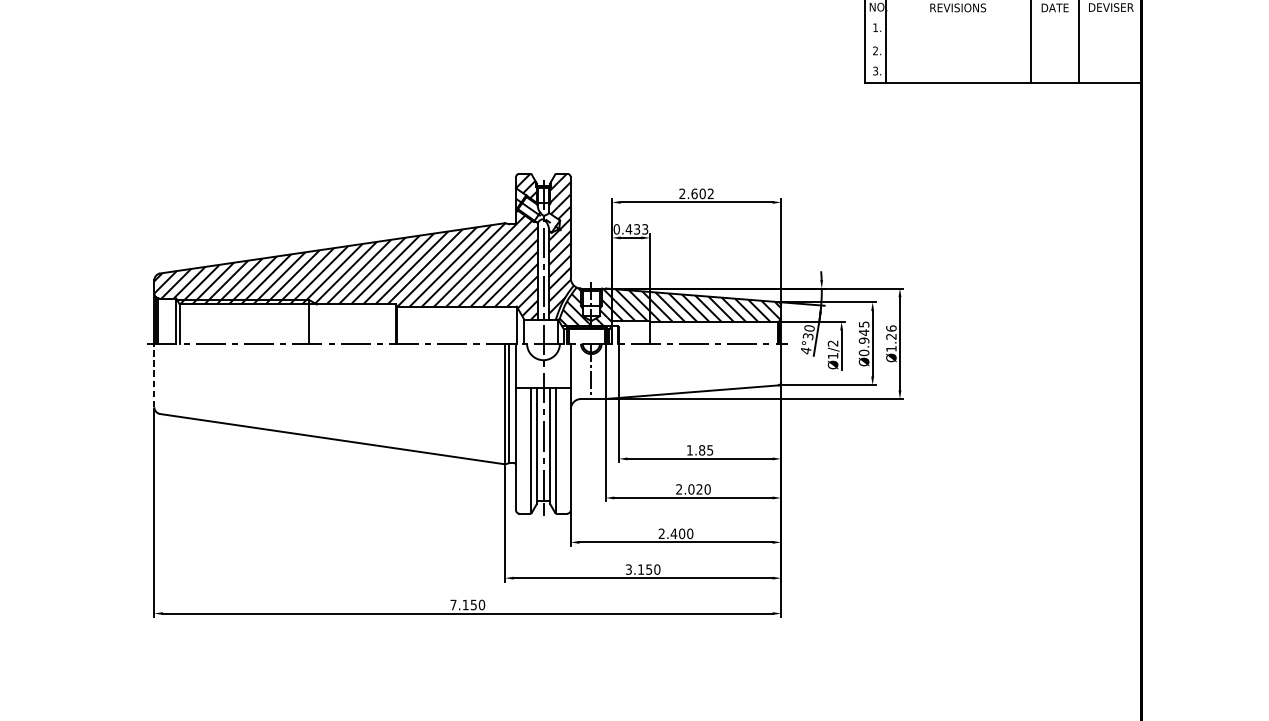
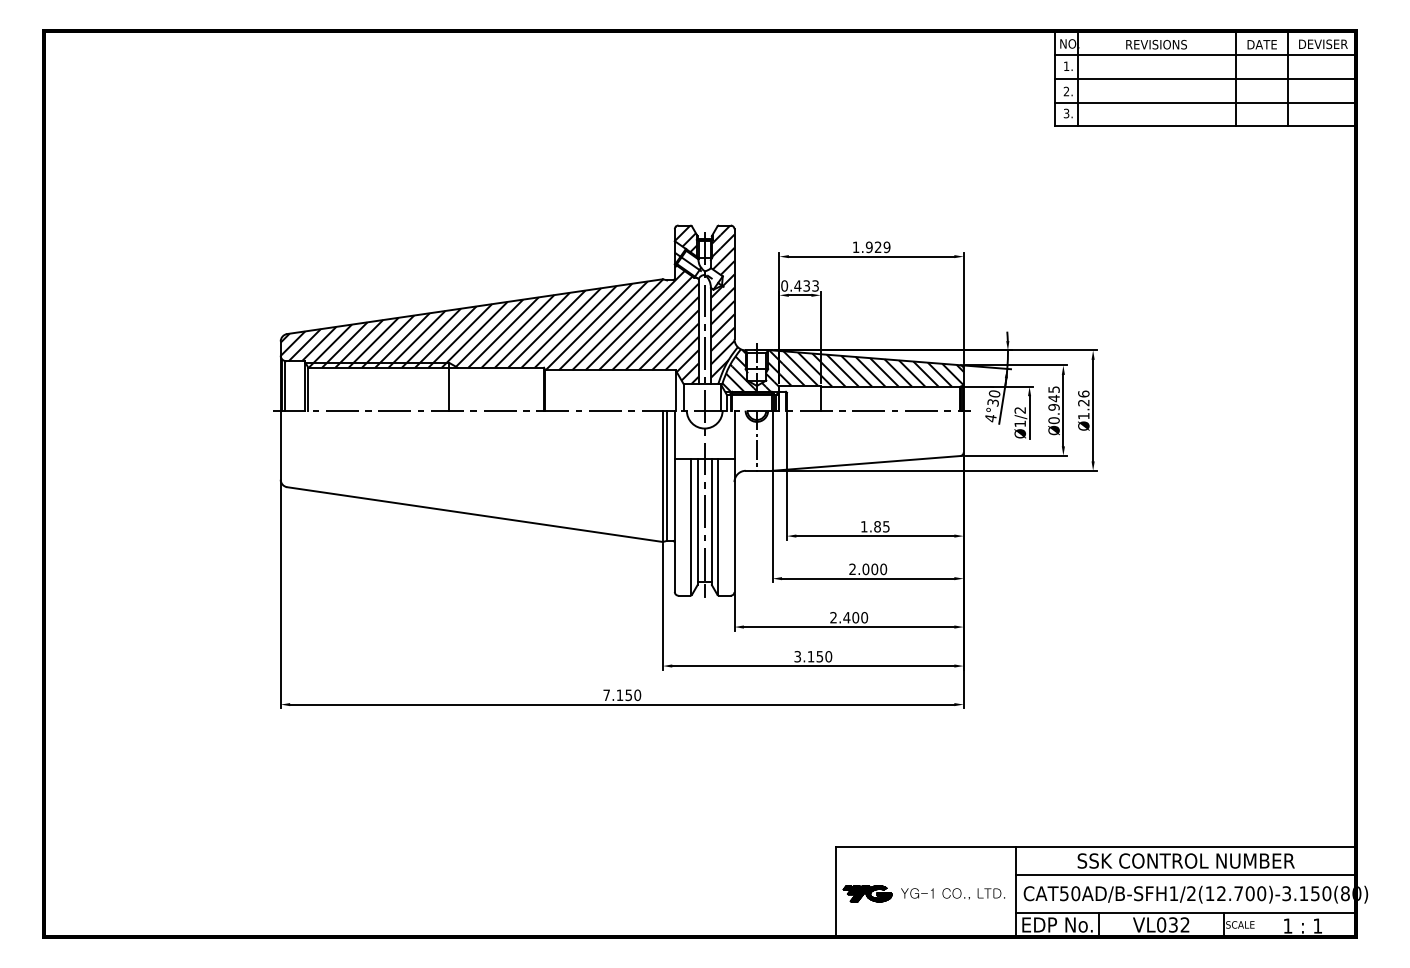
line: (1003, 16) -> (1205, 54), added
line: (1003, 38) -> (1205, 78), added
line: (1003, 60) -> (1205, 102), added
text: (696, 194) -> (871, 247), 2.602 -> 1.929
line: (154, 375) -> (280, 445), dashed -> solid
text: (699, 489) -> (874, 569), 2.020 -> 2.000

